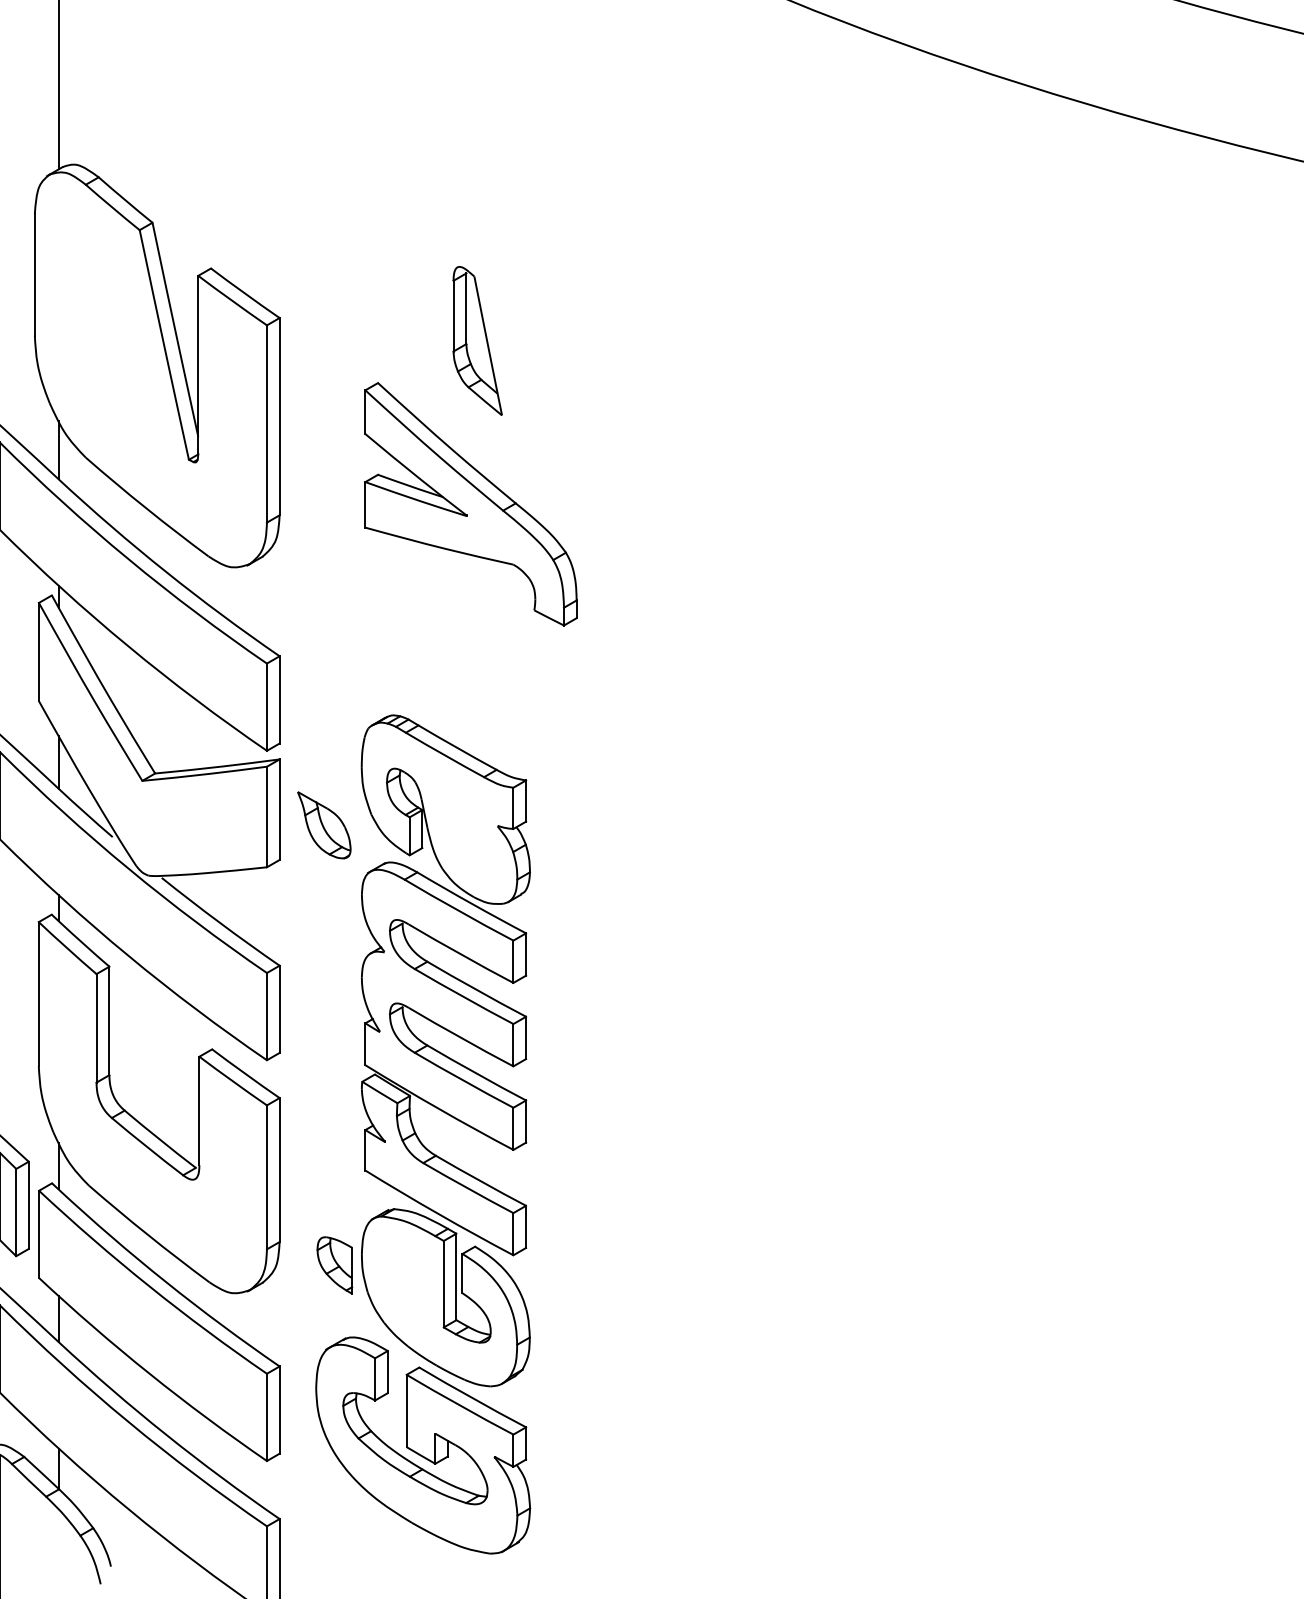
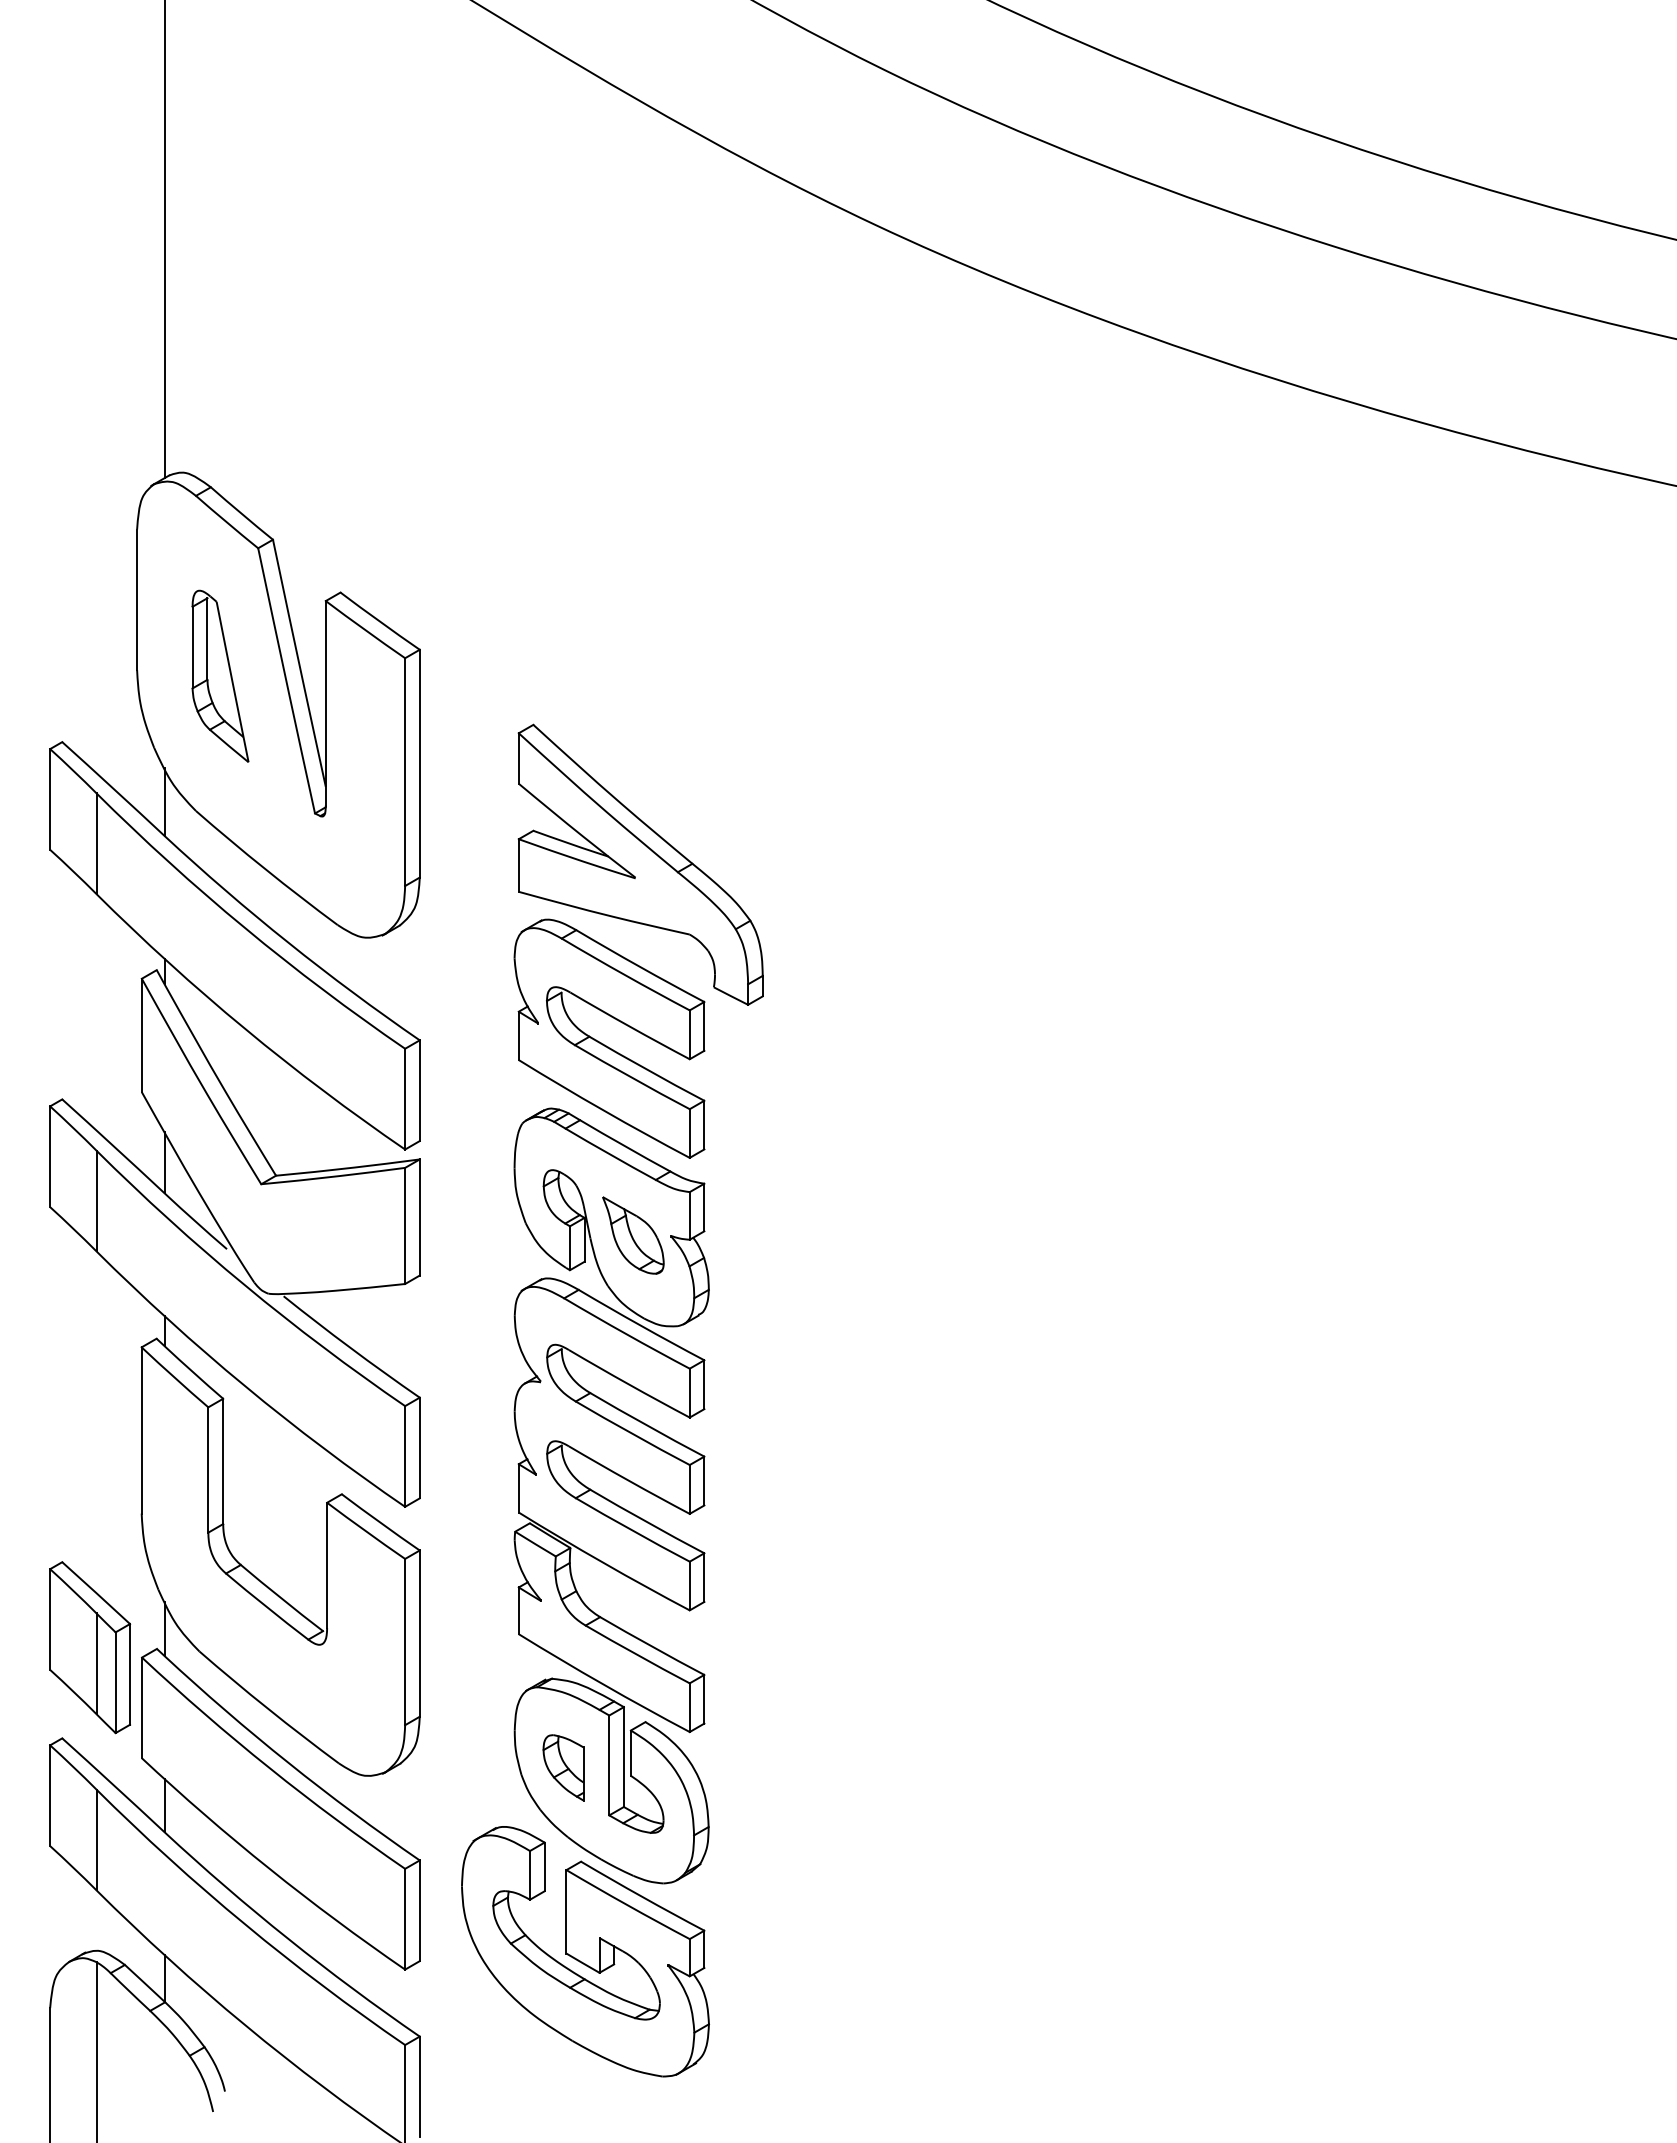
part: (477, 340) -> (220, 675), moved
part: (441, 660) -> (606, 1045), added
part: (324, 825) -> (633, 1235), moved
part: (334, 1265) -> (563, 1767), moved

